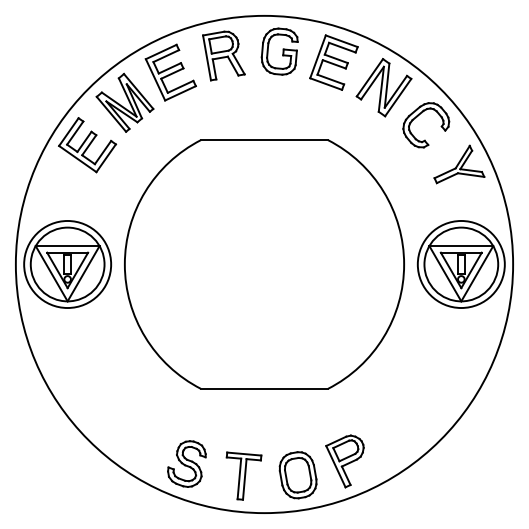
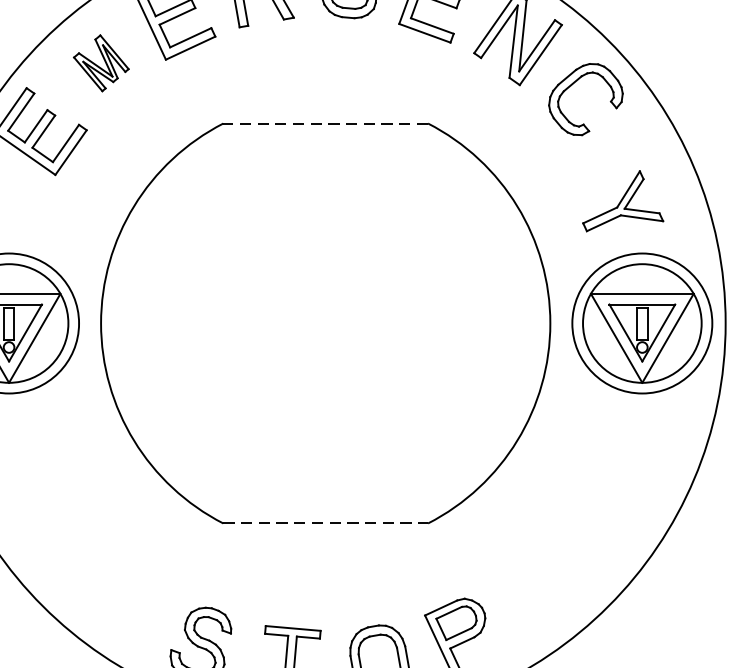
part: (124, 102) -> (100, 62), size x0.6
line: (264, 140) -> (325, 124), solid -> dashed
part: (459, 164) -> (623, 201), moved
line: (264, 388) -> (325, 522), solid -> dashed

